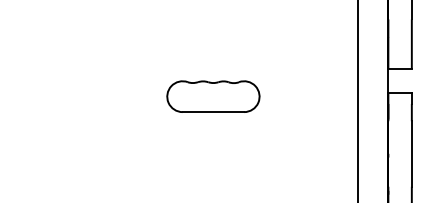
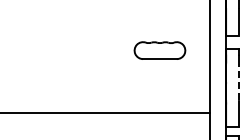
part: (212, 96) -> (159, 50), moved
line: (410, 154) -> (238, 82), solid -> dashed

